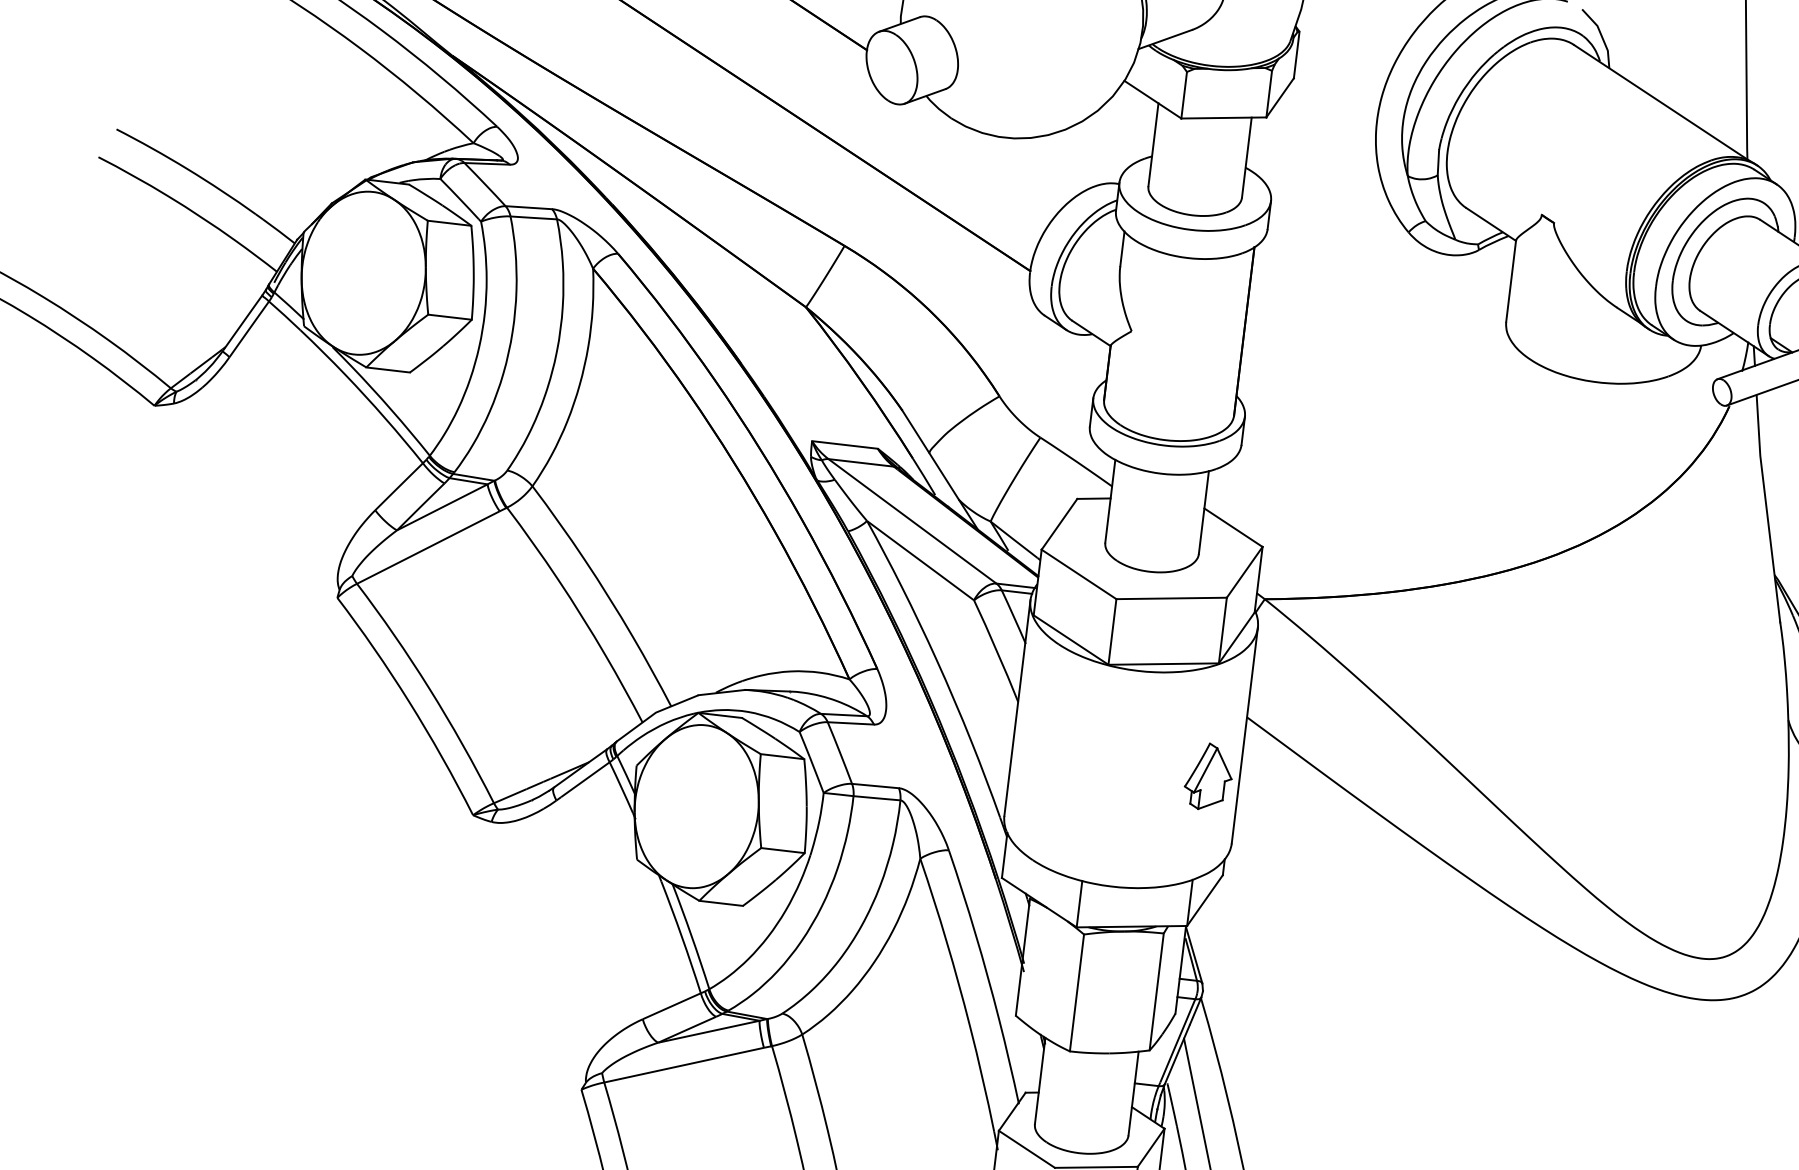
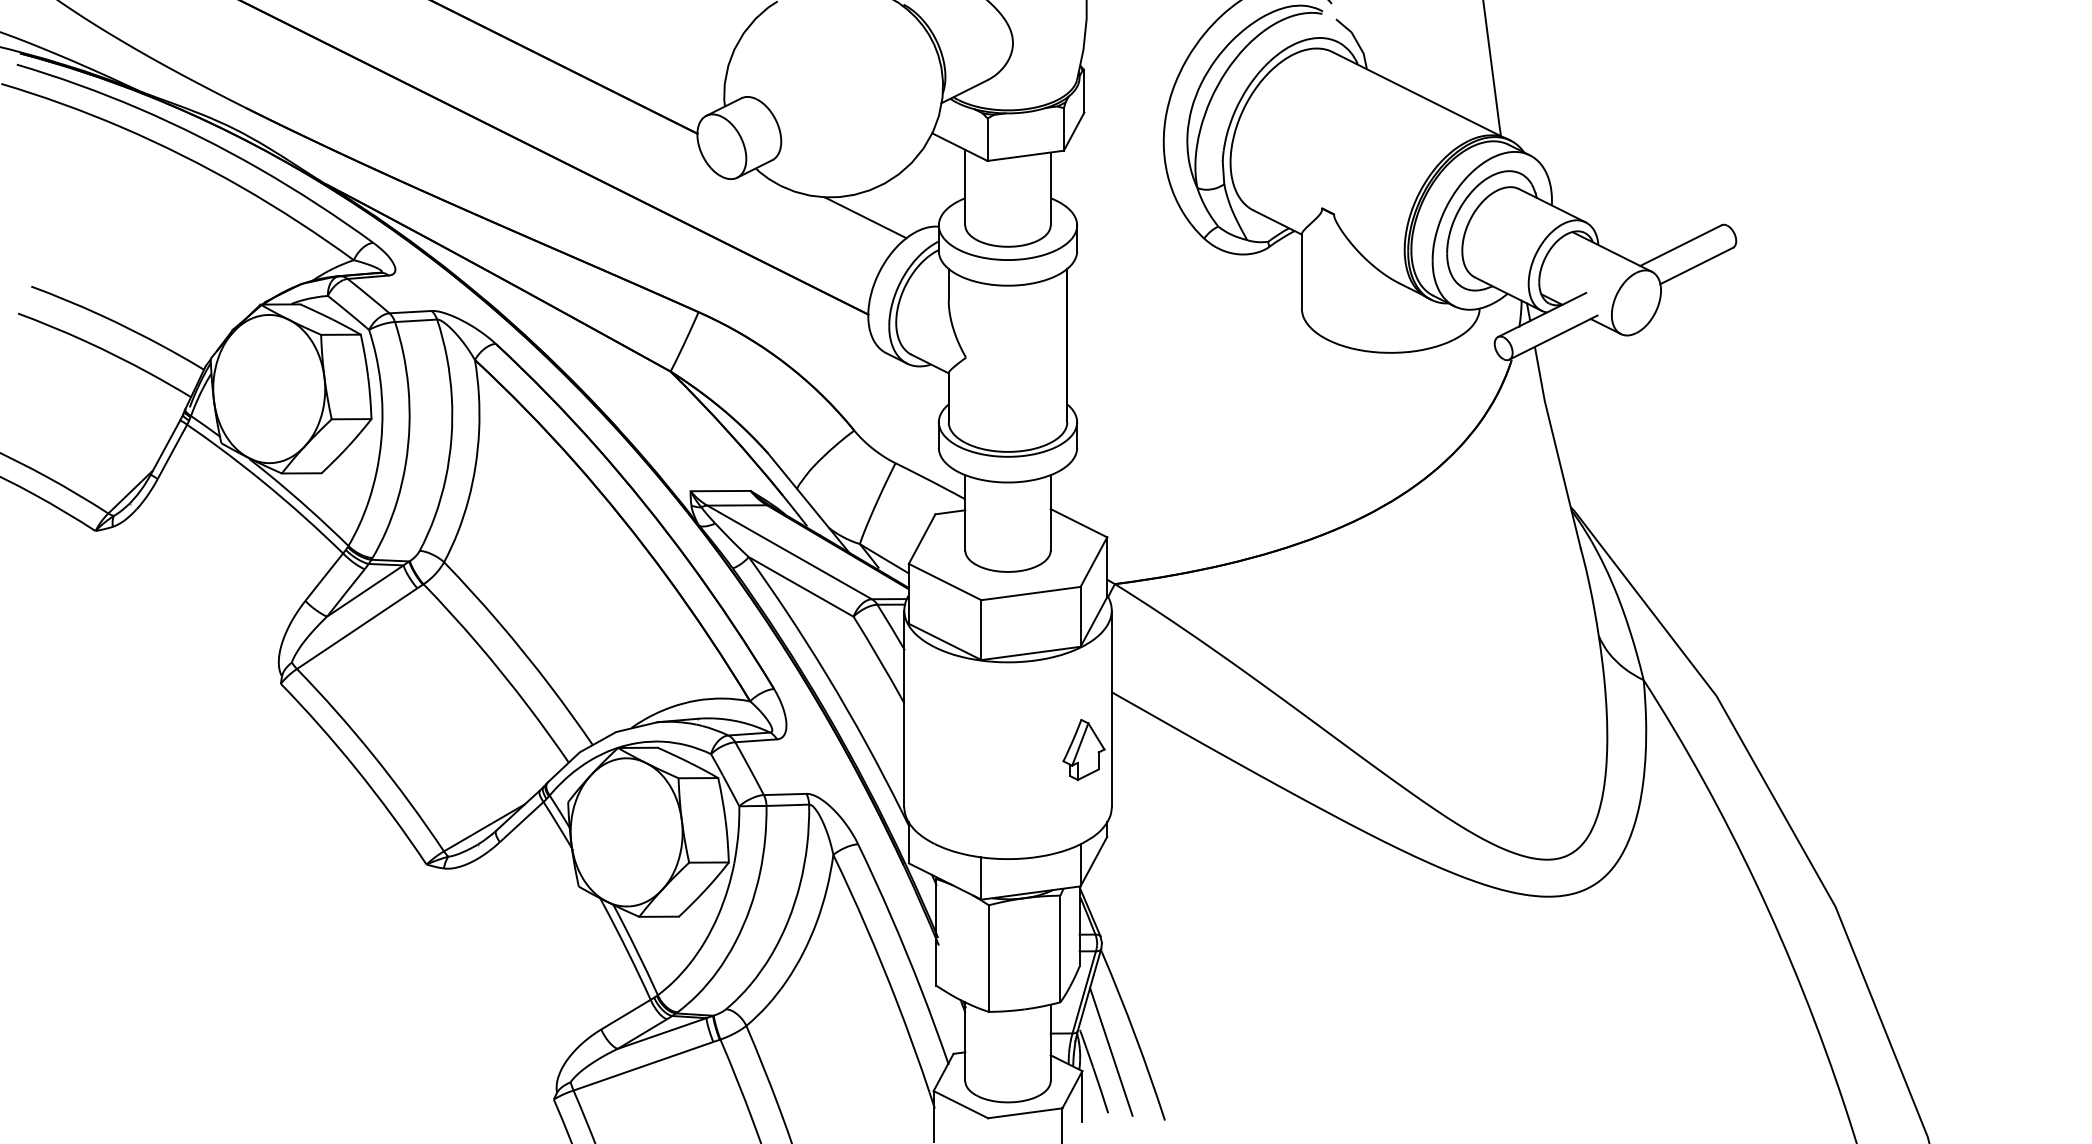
line: (1040, 164) -> (865, 217), added

